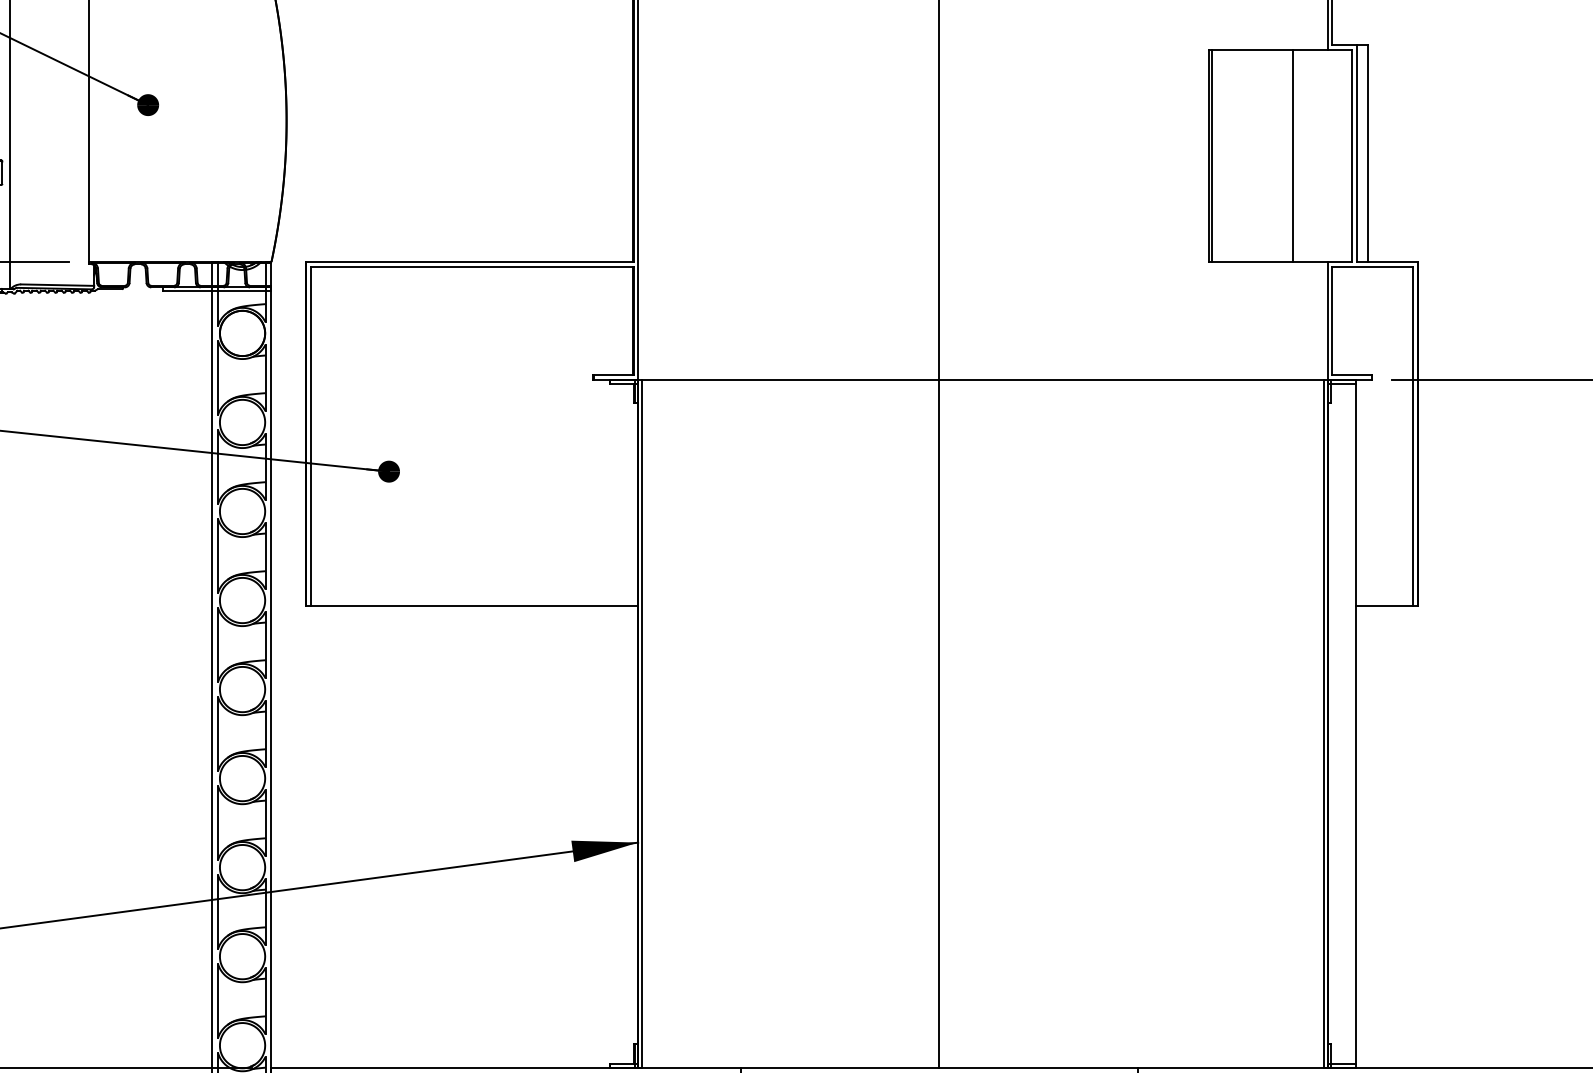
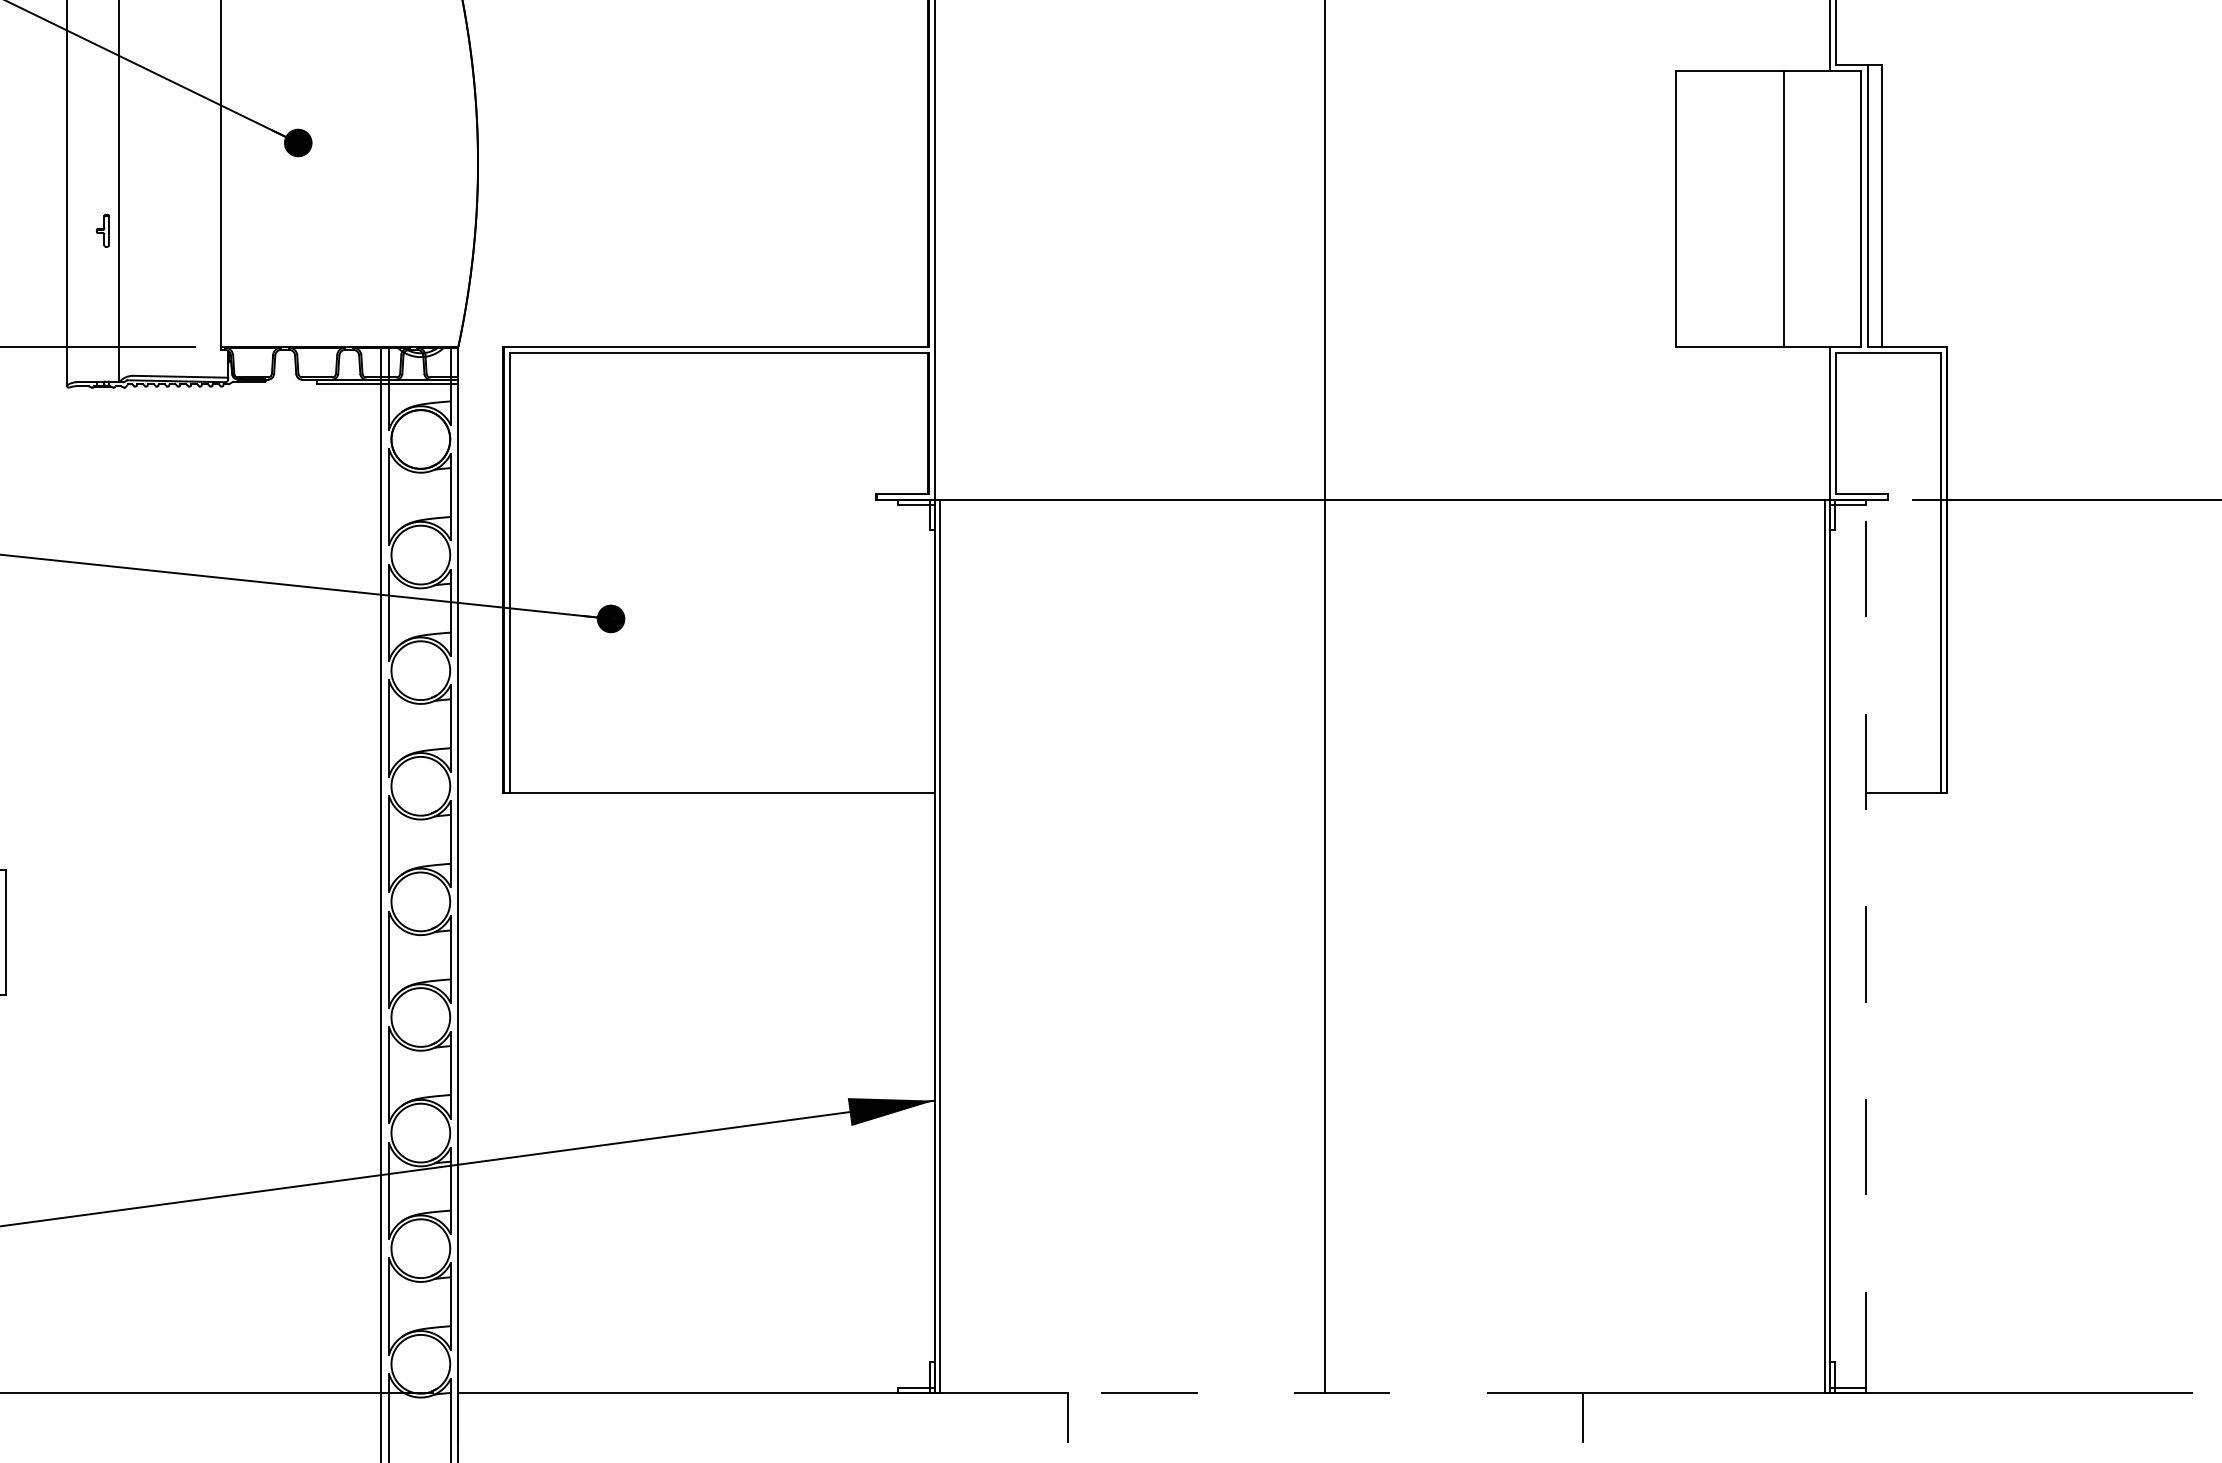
line: (1212, 155) -> (1680, 208), removed
line: (1355, 723) -> (1866, 946), solid -> dashed
line: (939, 1067) -> (1325, 1392), solid -> dashed

